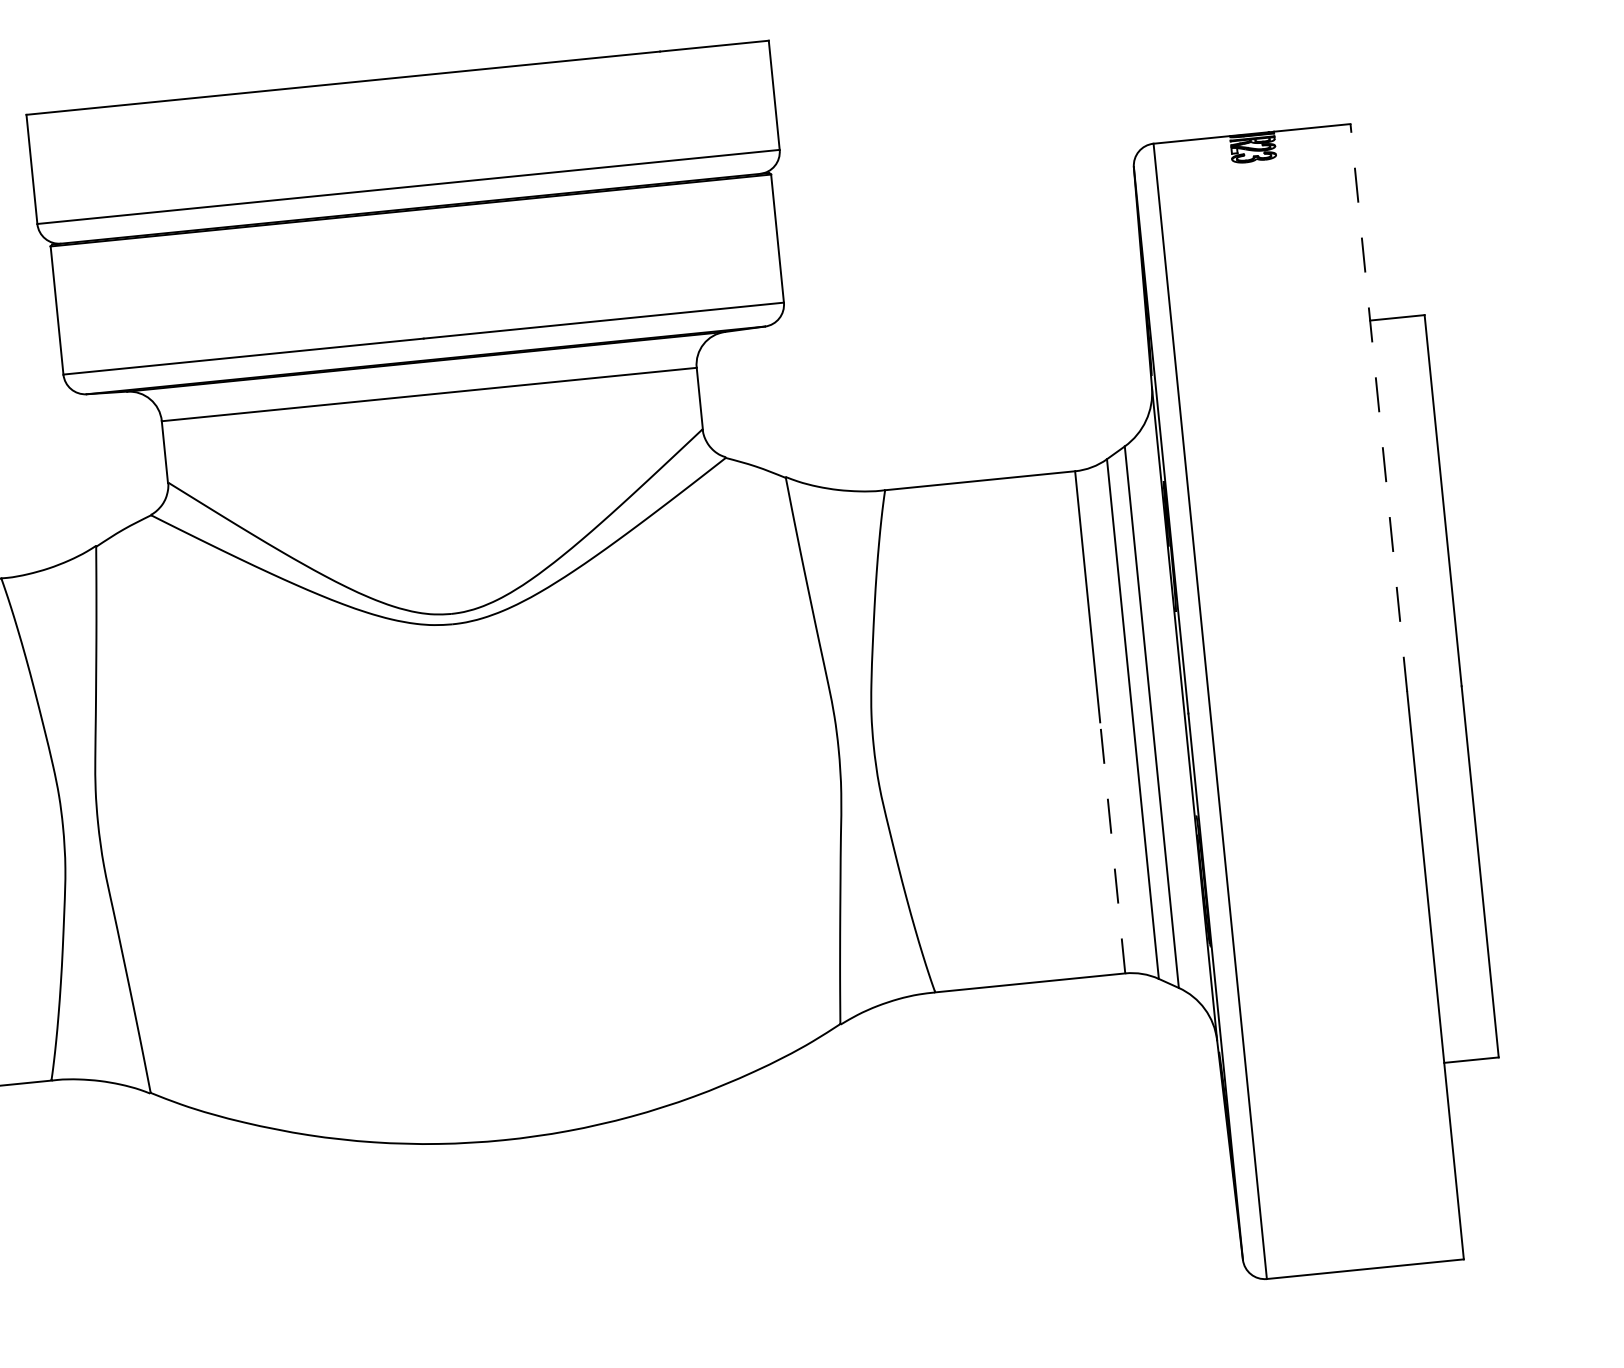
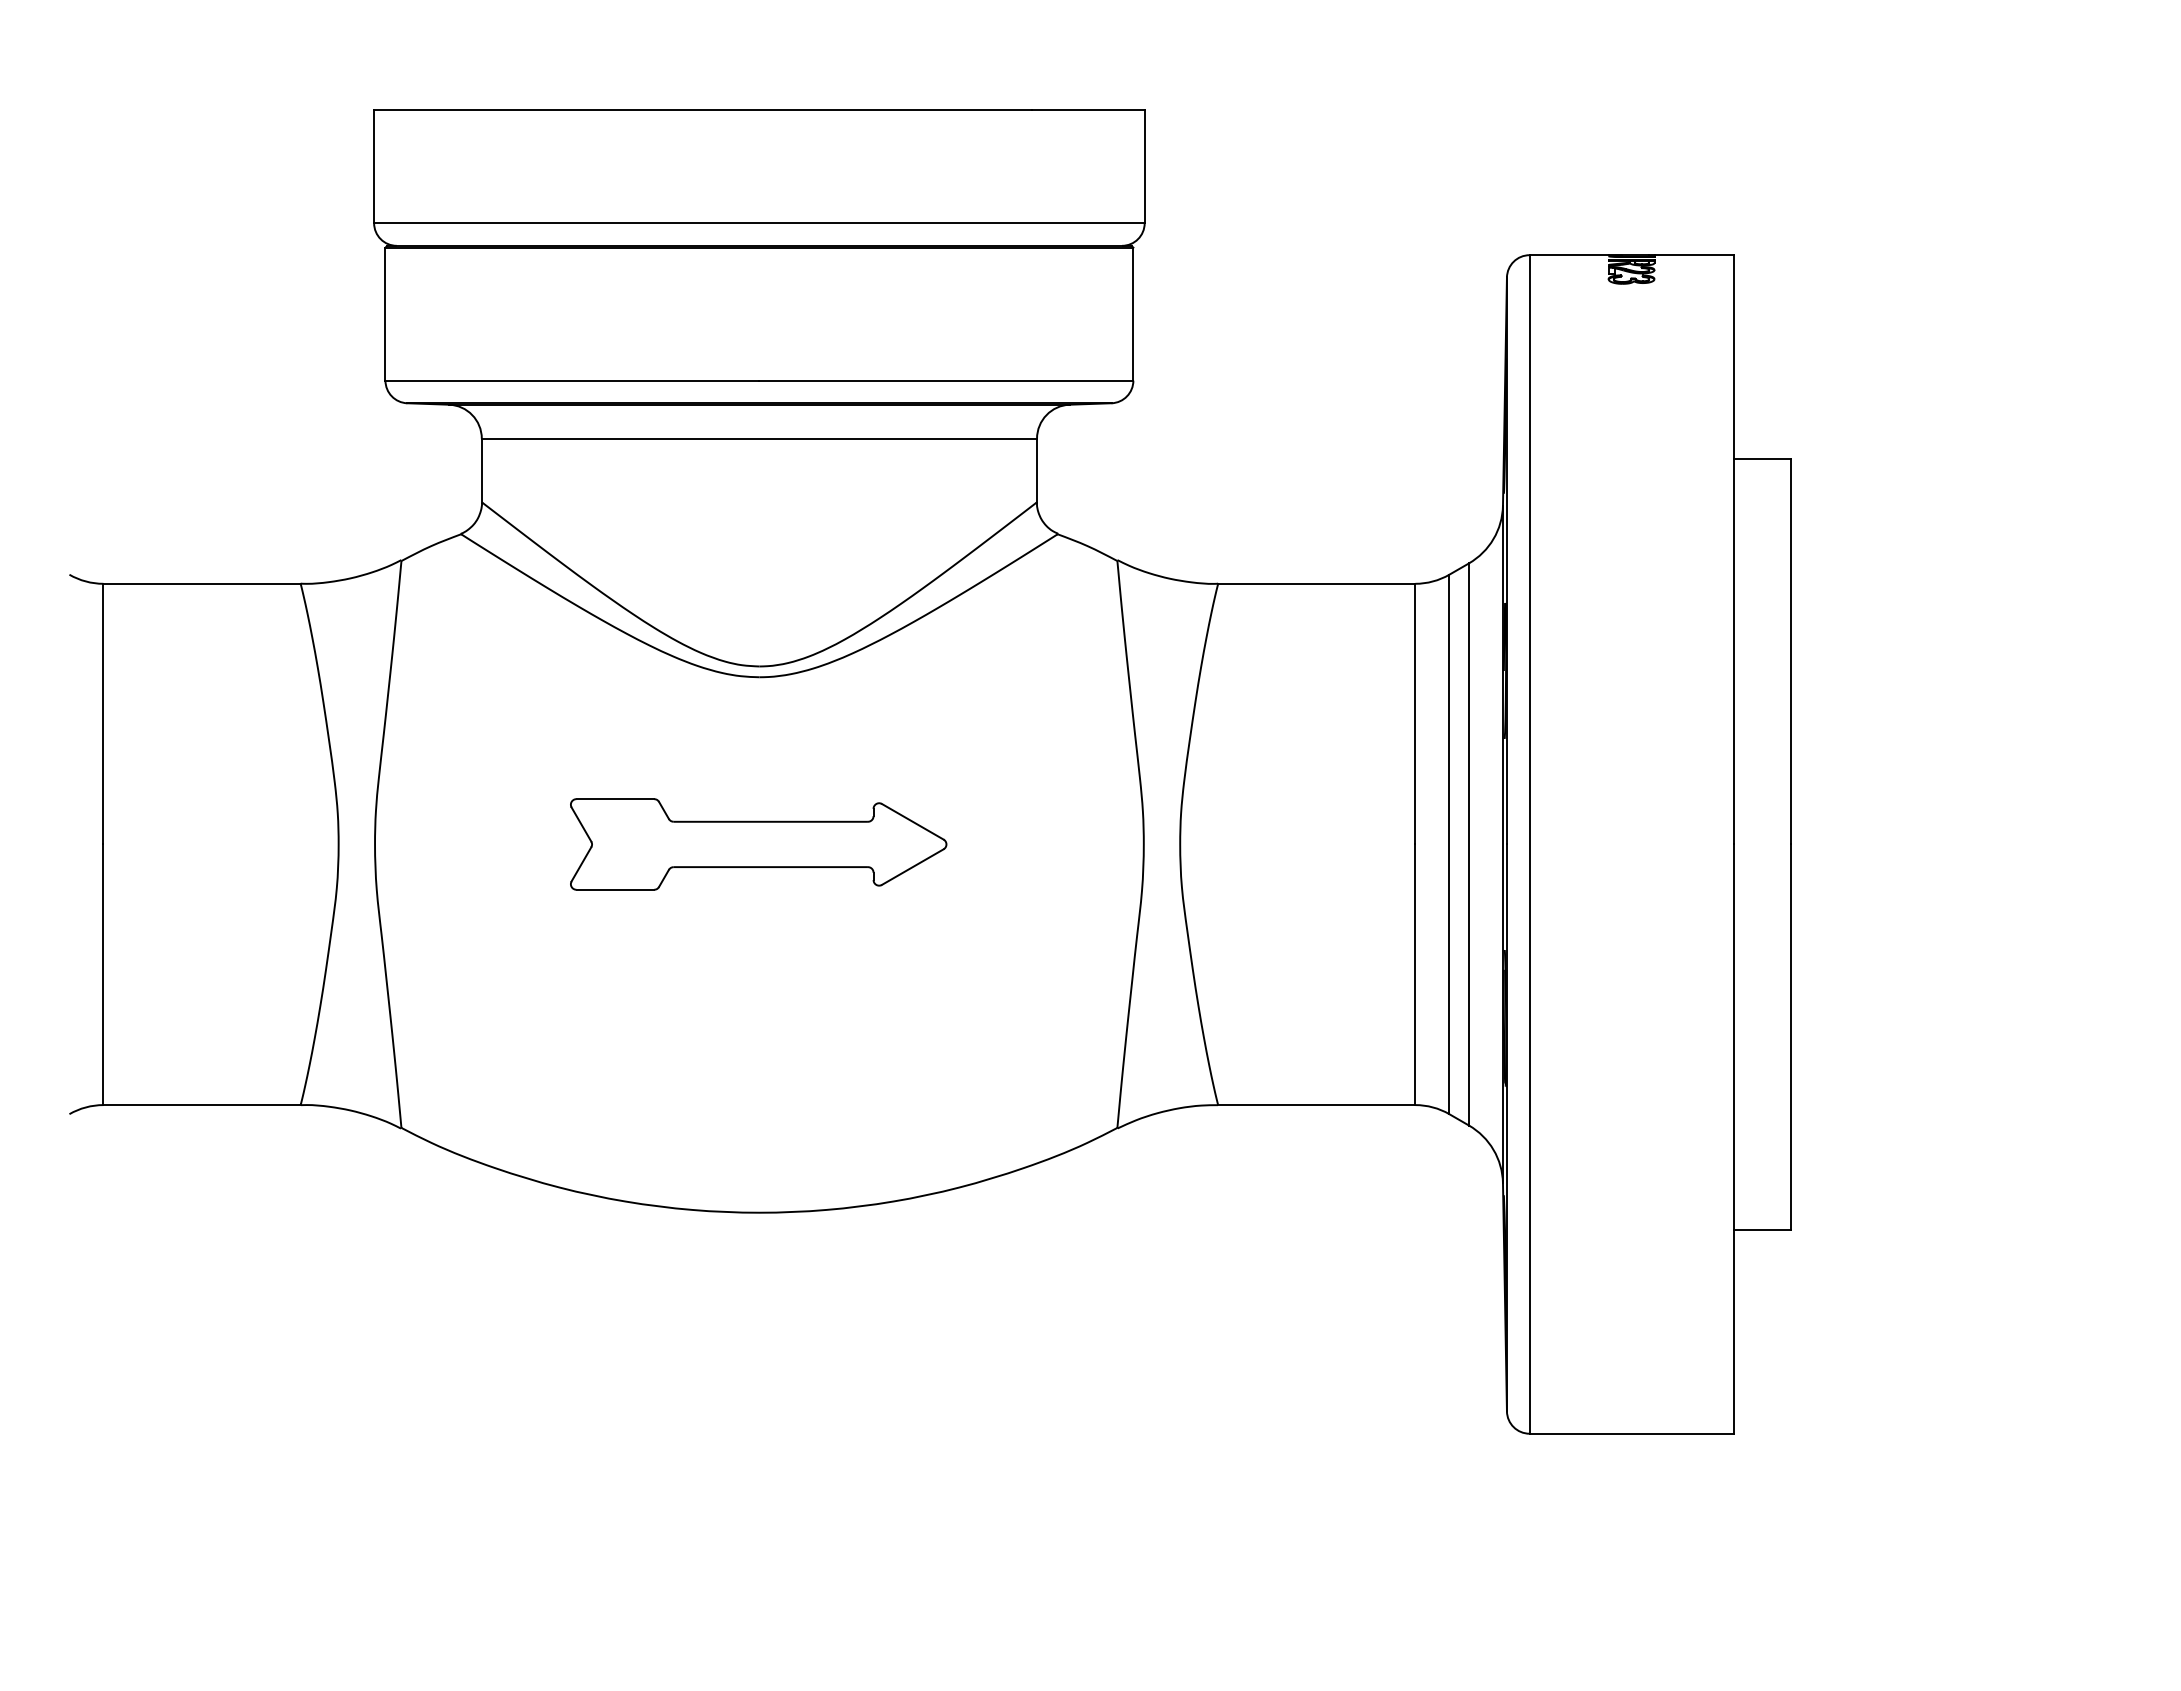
line: (1379, 407) -> (1734, 549), dashed -> solid
part: (467, 785) -> (758, 844), added
line: (1112, 847) -> (1415, 974), dashed -> solid

